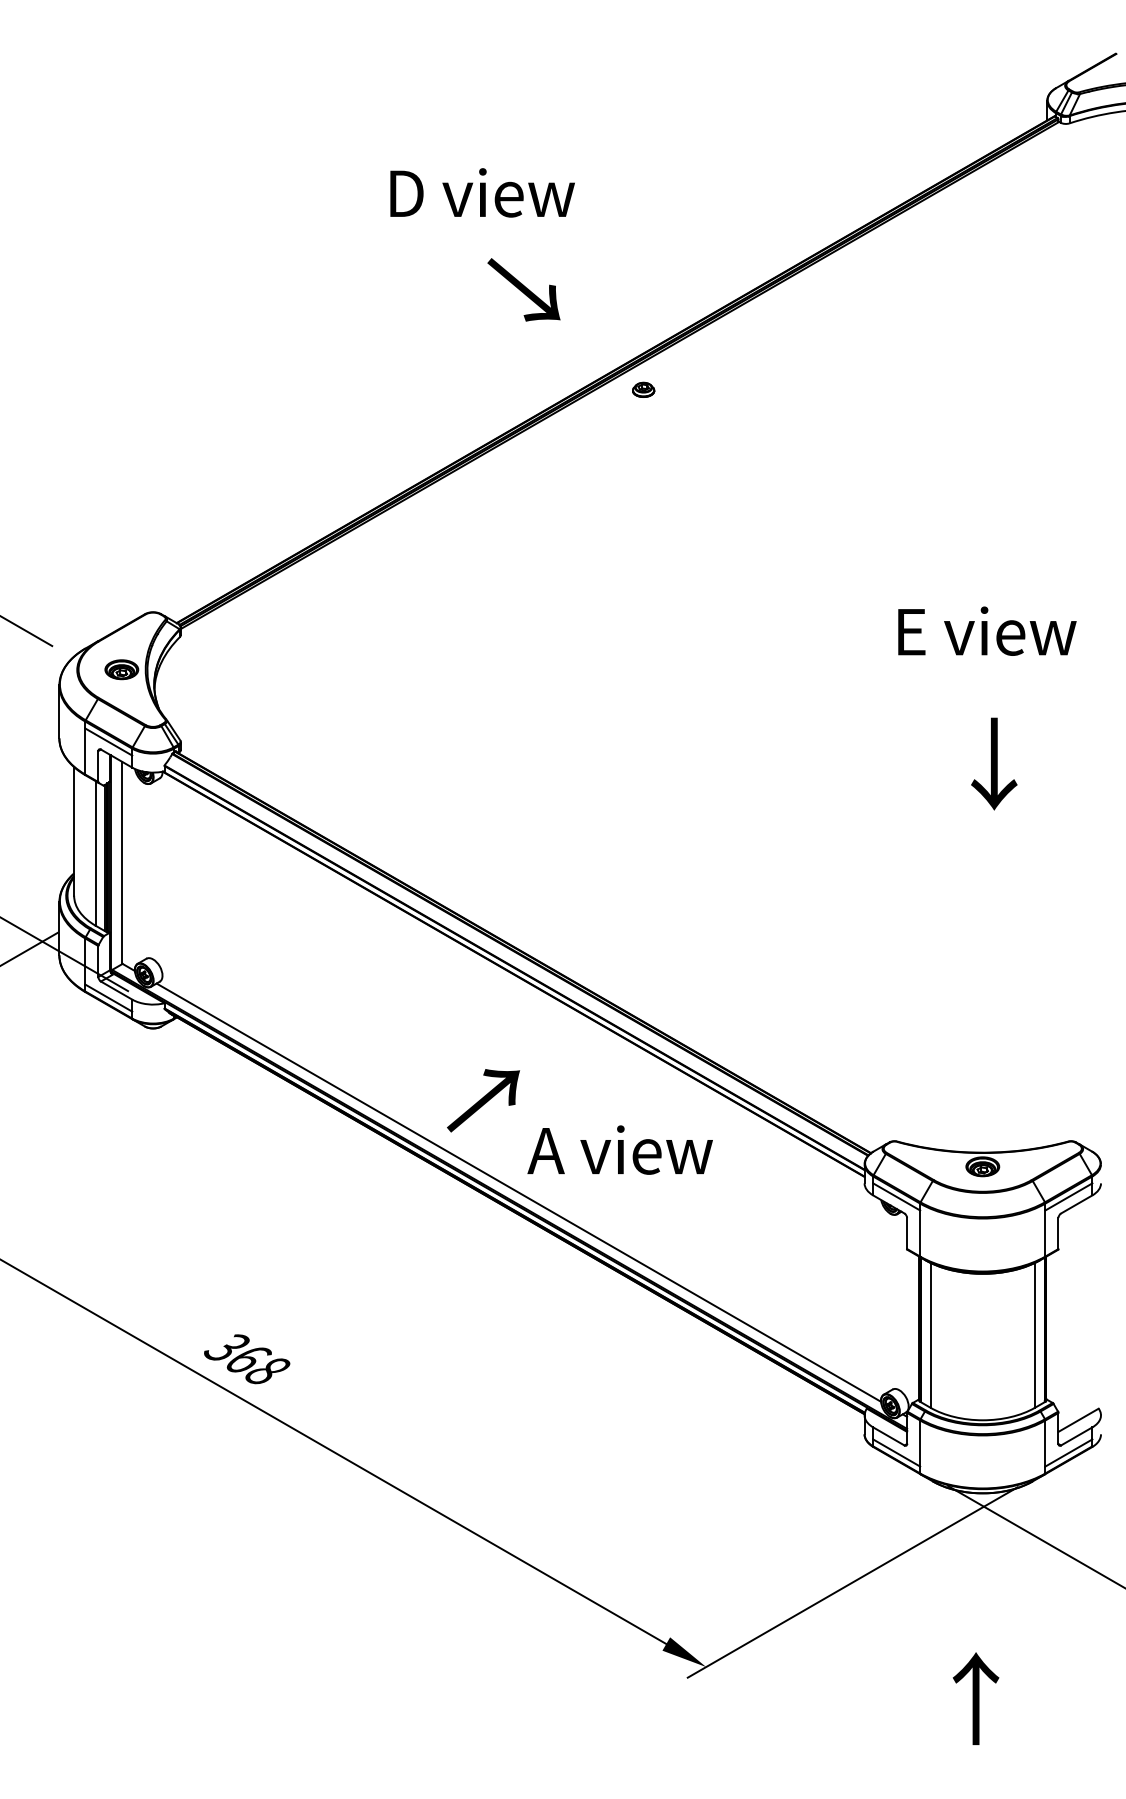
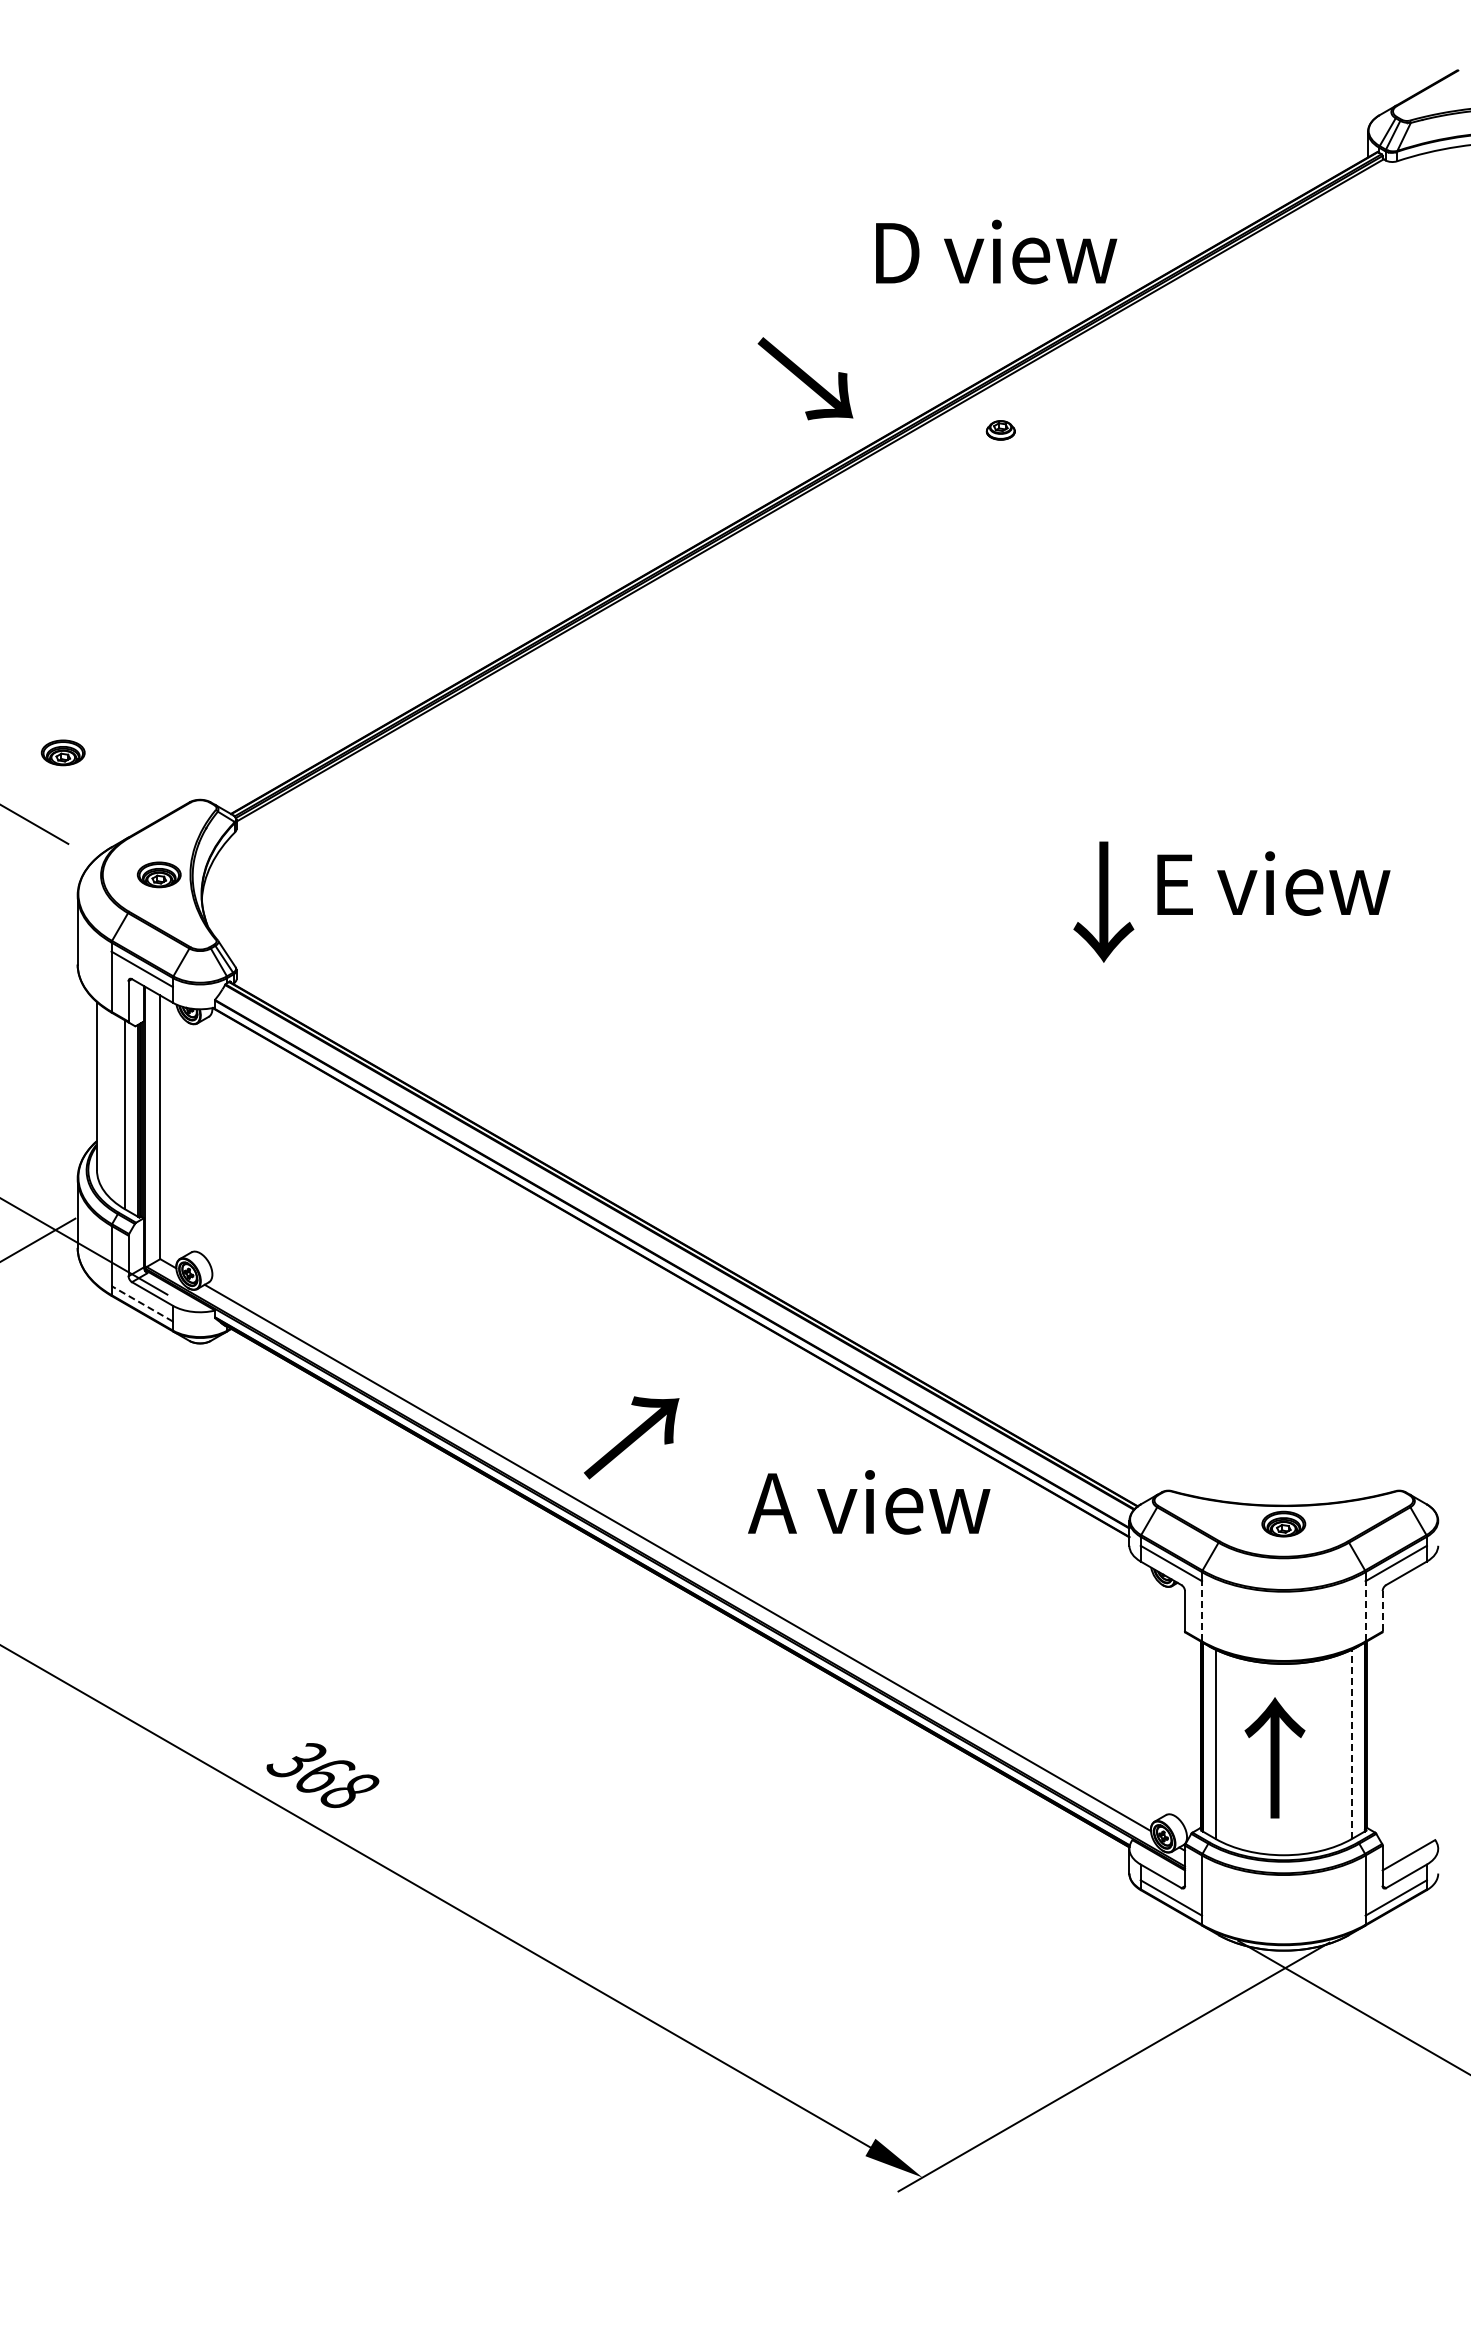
text: (482, 192) -> (996, 251), moved
text: (523, 289) -> (805, 378), moved
part: (643, 389) -> (1000, 430), moved
part: (47, 576) -> (62, 752), added
text: (987, 631) -> (1273, 883), moved
text: (994, 763) -> (1103, 901), moved
line: (108, 997) -> (141, 1303), solid -> dashed
text: (620, 1150) -> (869, 1502), moved
line: (920, 1232) -> (1202, 1610), solid -> dashed
line: (1045, 1232) -> (1365, 1610), solid -> dashed
line: (1058, 1233) -> (1382, 1611), solid -> dashed
line: (1034, 1335) -> (1351, 1744), solid -> dashed
text: (975, 1698) -> (1274, 1757), moved

